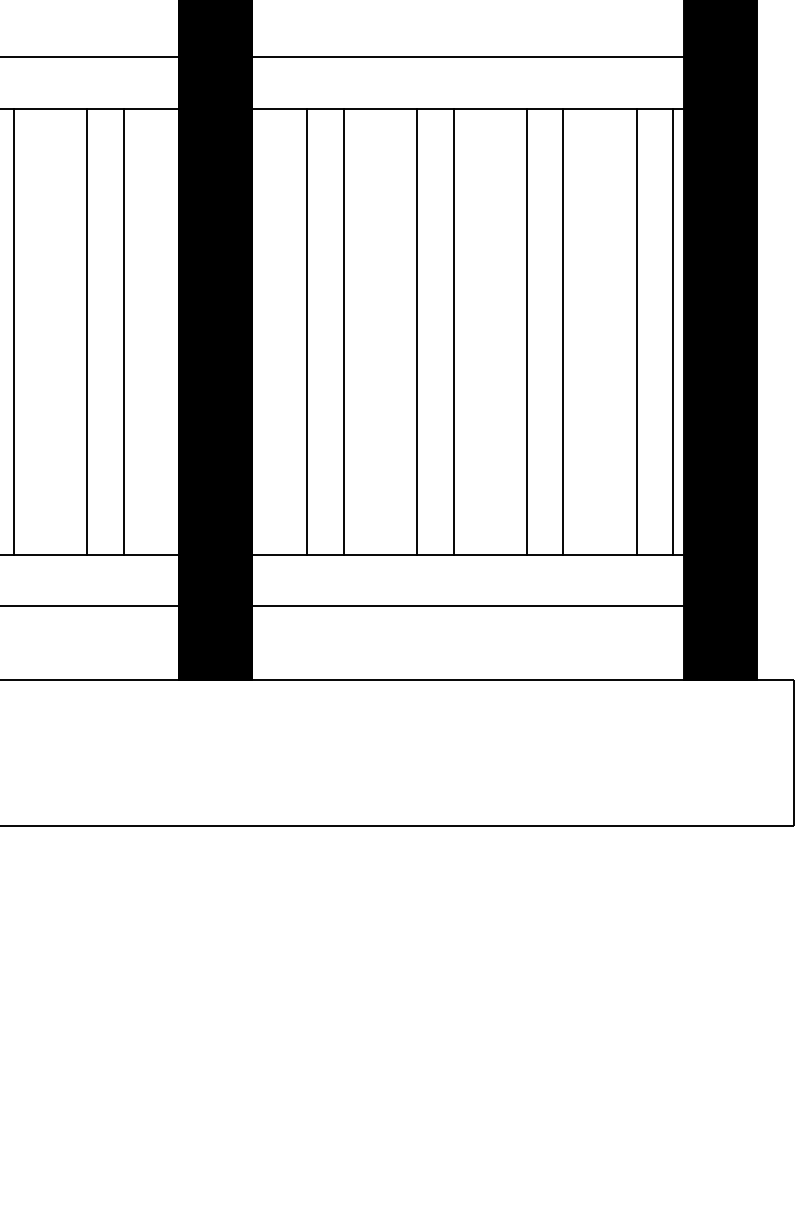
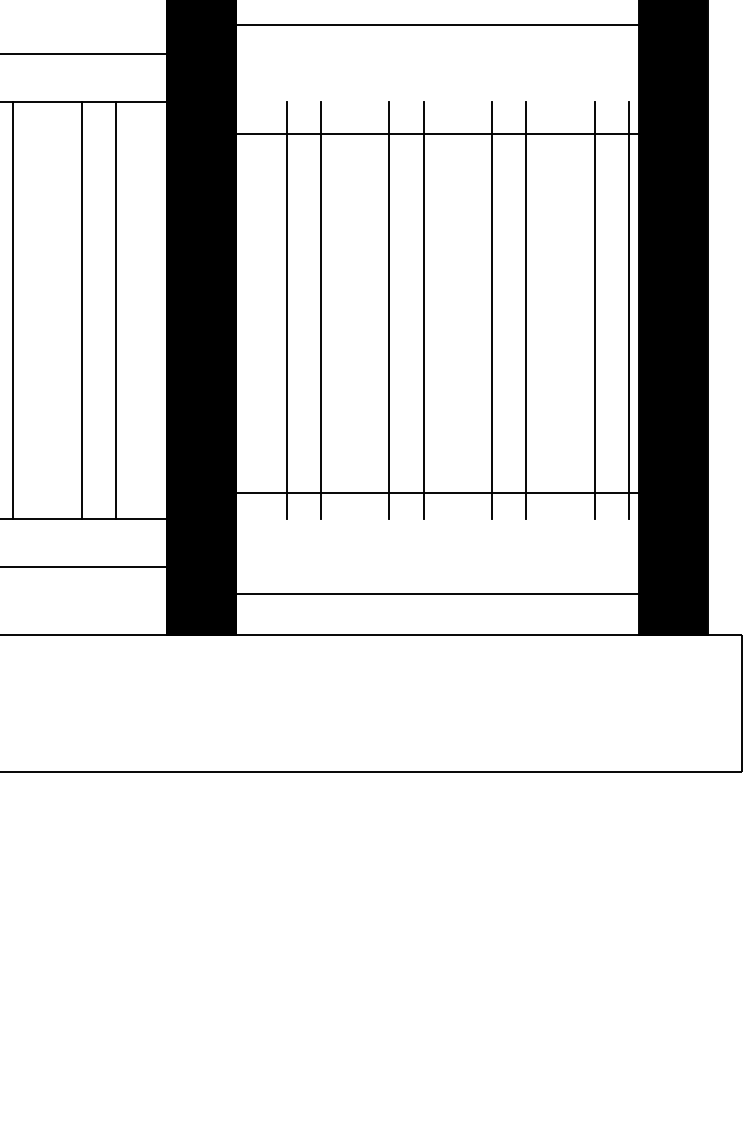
line: (468, 57) -> (437, 24), moved
line: (468, 108) -> (437, 133), moved
line: (468, 554) -> (437, 492), moved
line: (468, 606) -> (437, 593), moved

